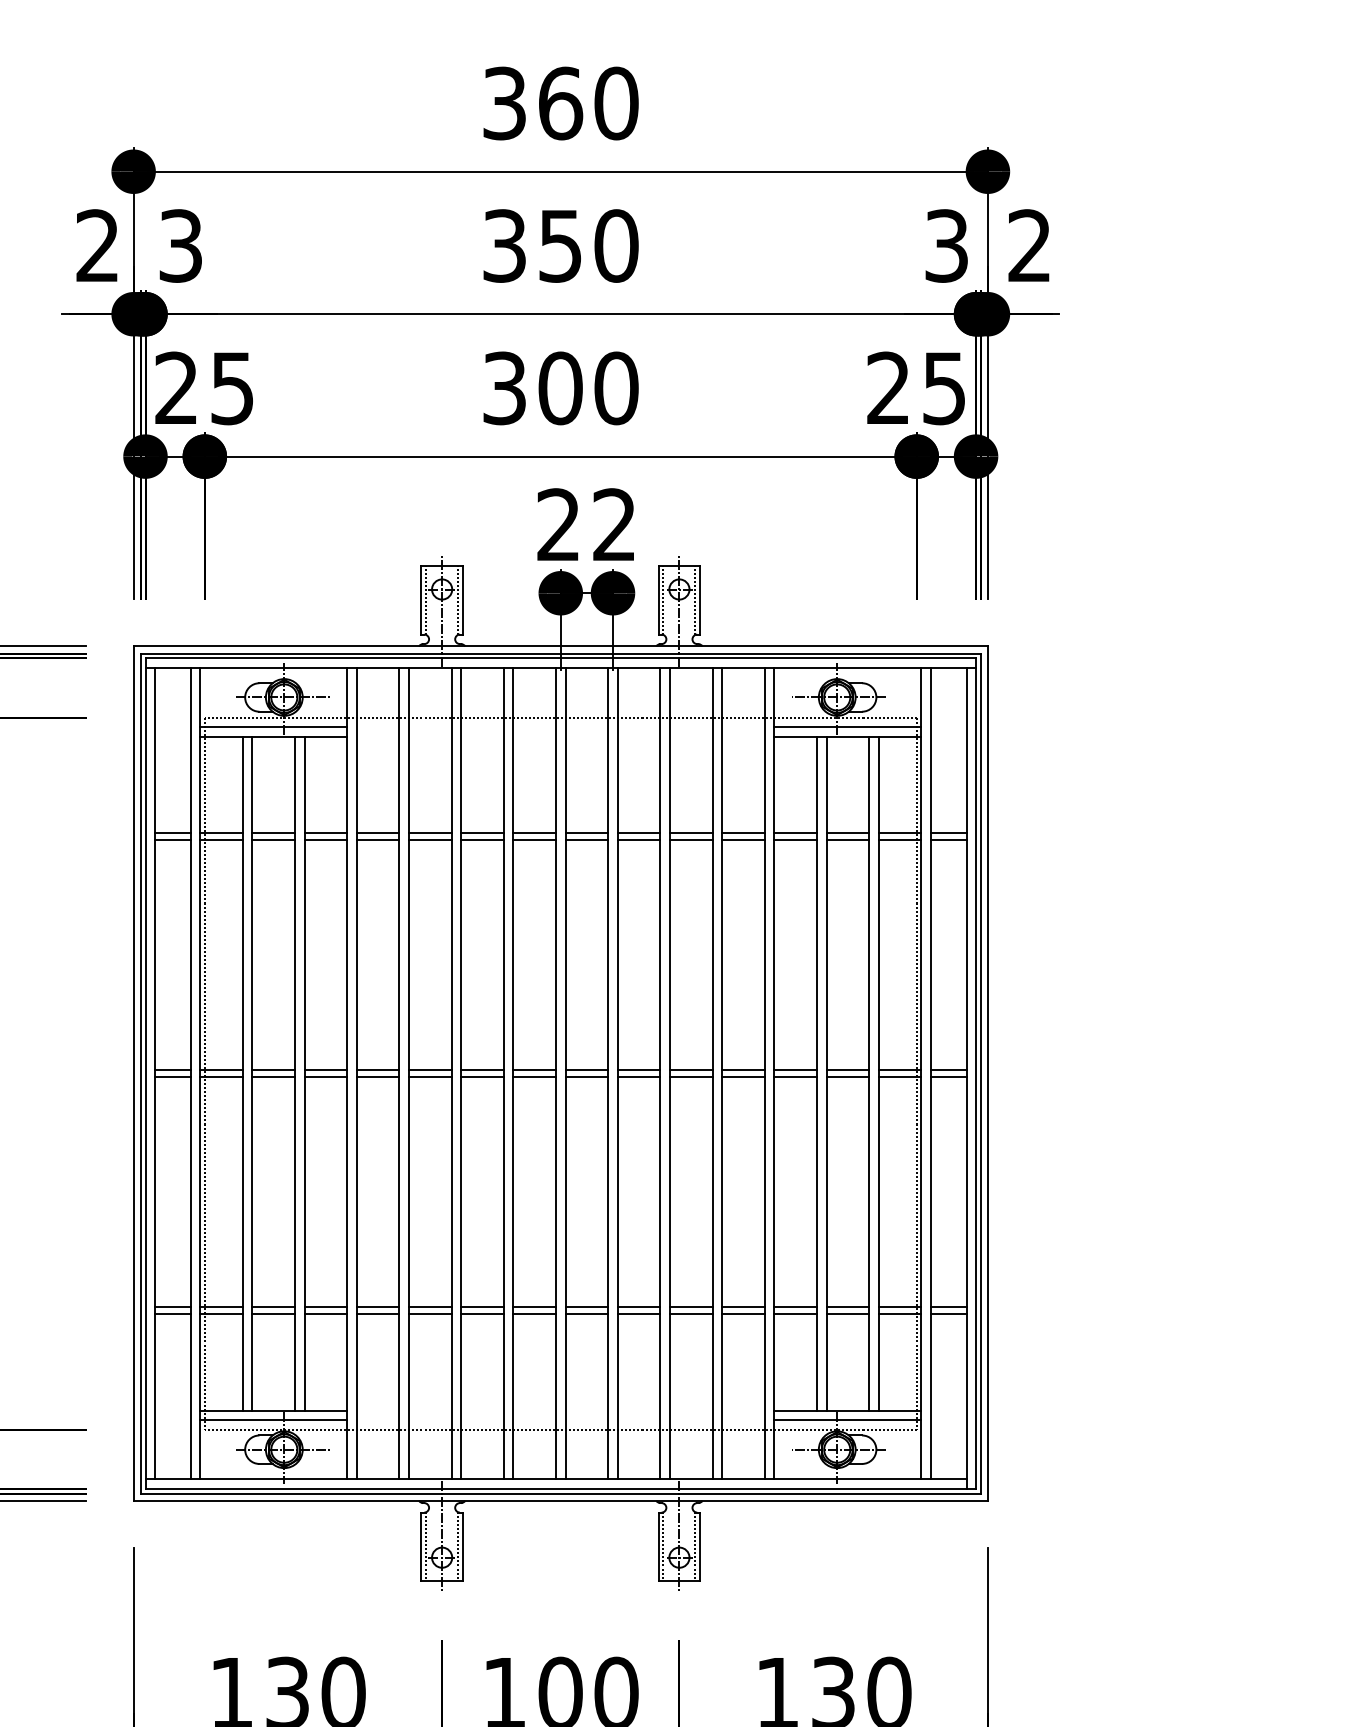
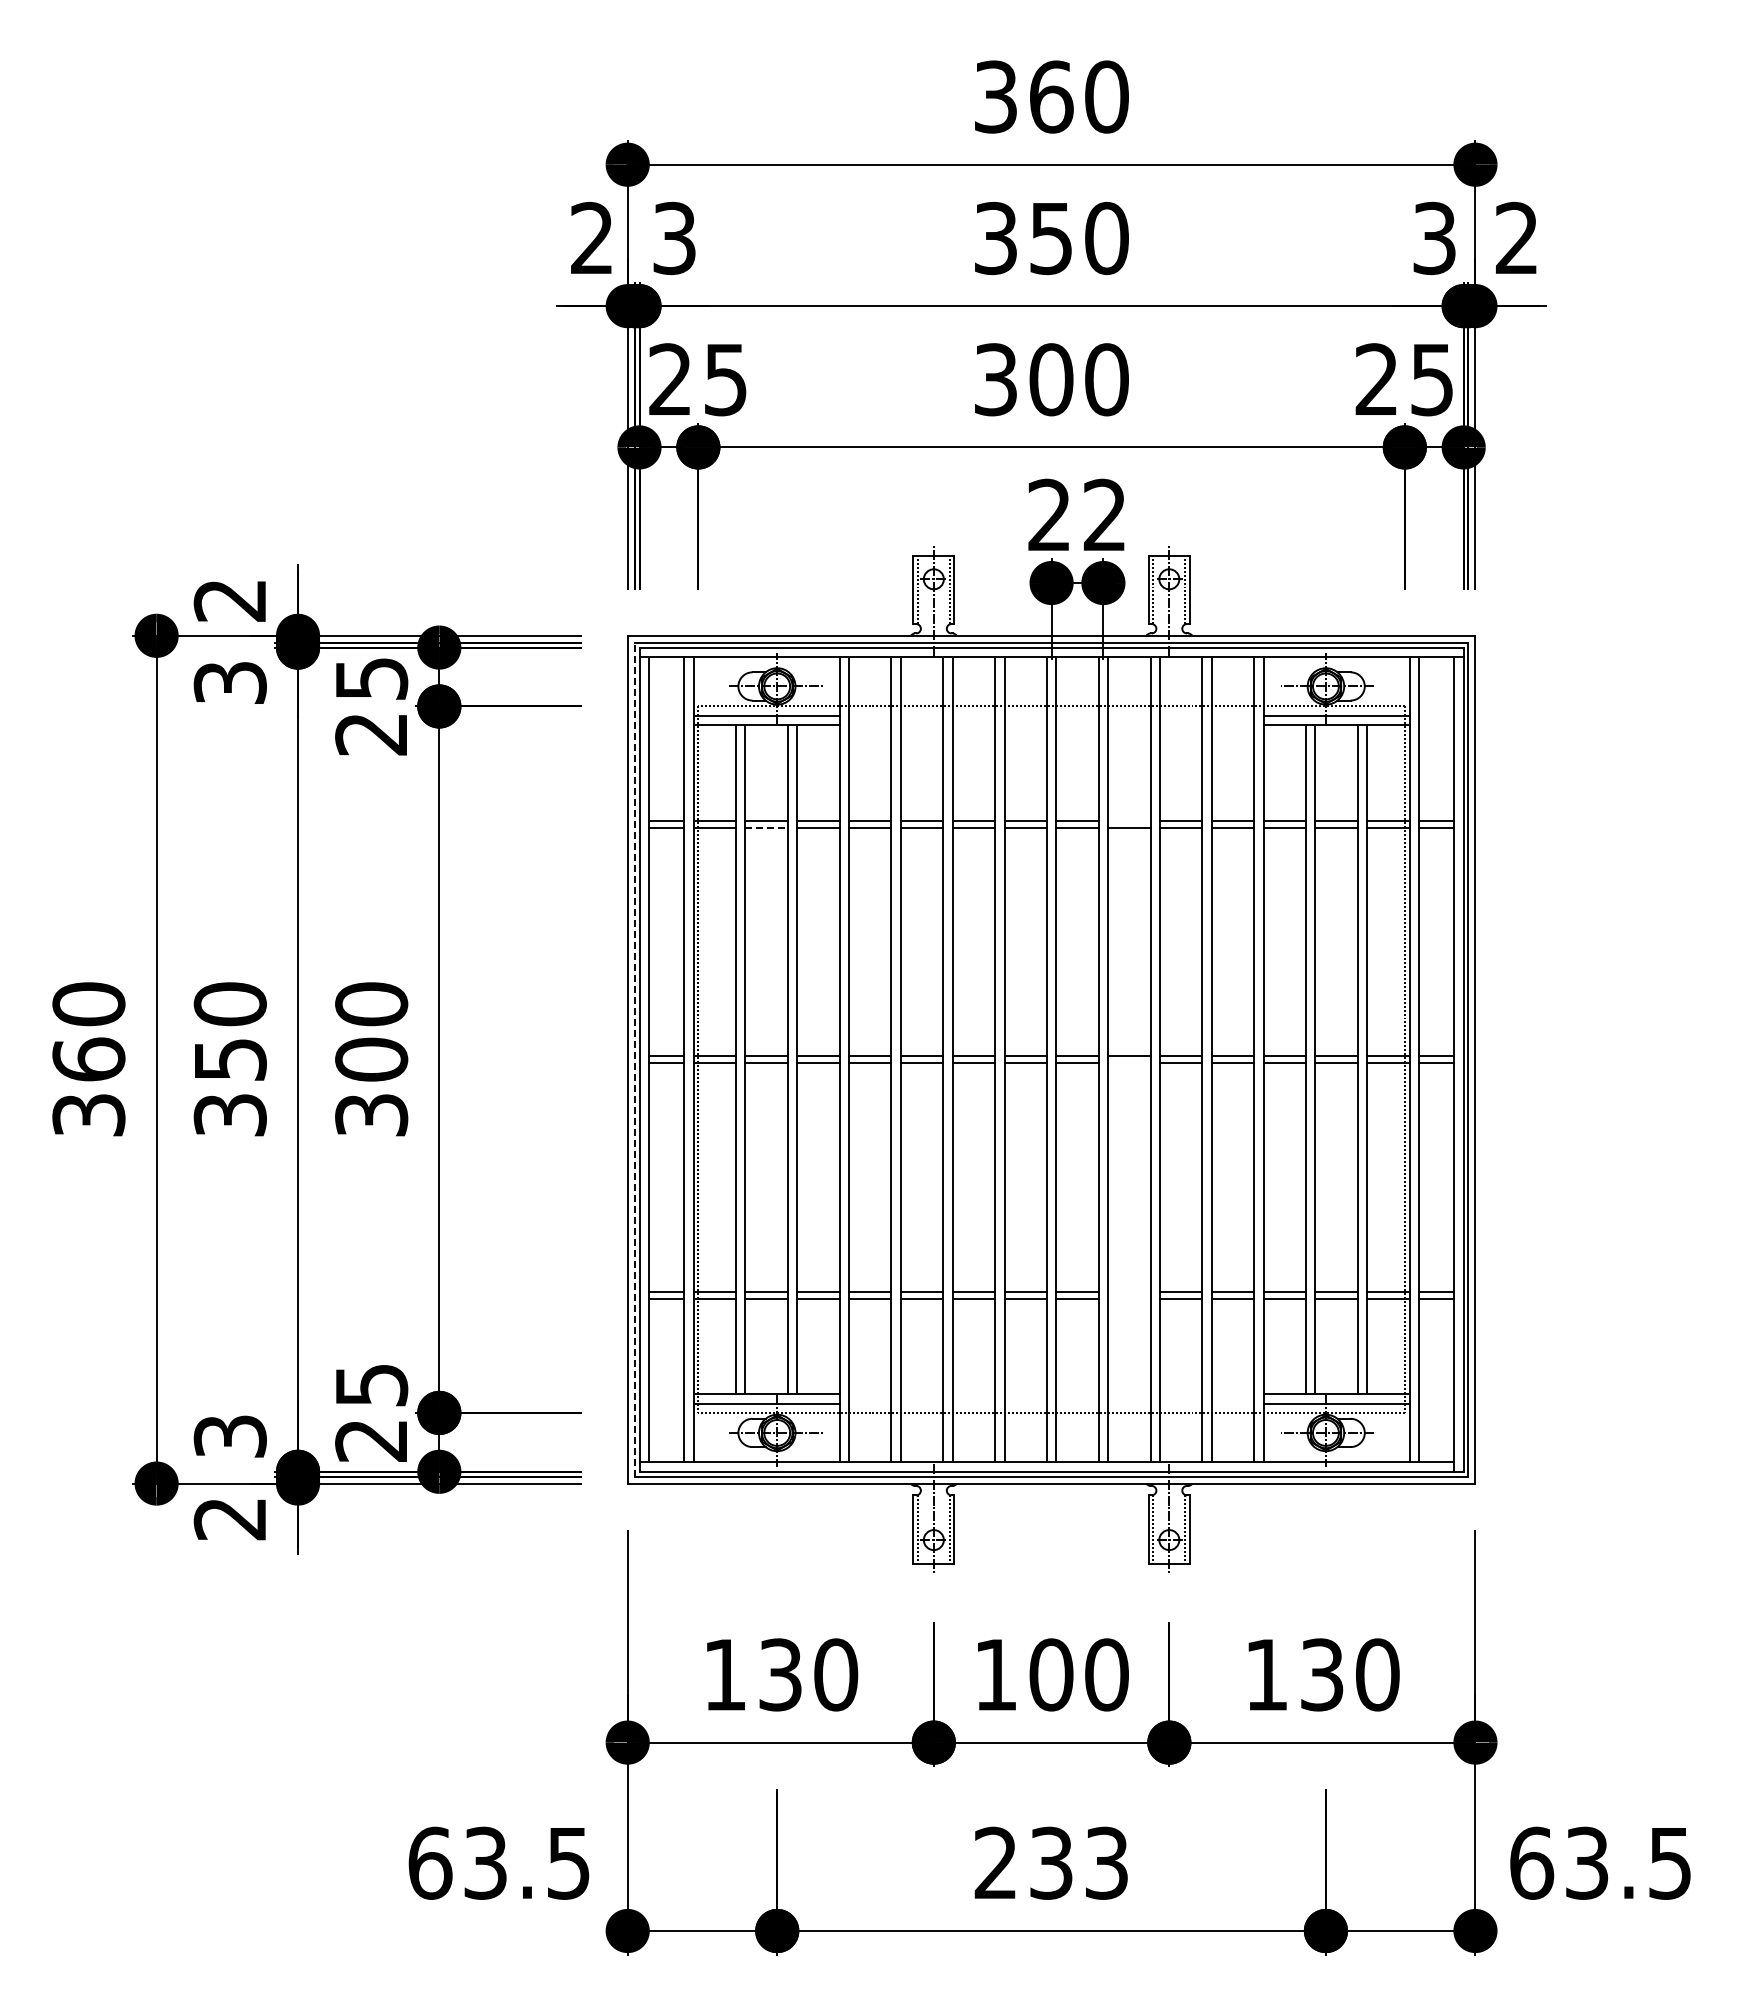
line: (639, 832) -> (1129, 820), removed
line: (274, 839) -> (767, 827), solid -> dashed
line: (140, 1073) -> (634, 1059), solid -> dashed
line: (639, 1077) -> (1129, 1063), removed
line: (639, 1307) -> (1129, 1291), removed
line: (639, 1314) -> (1129, 1298), removed

